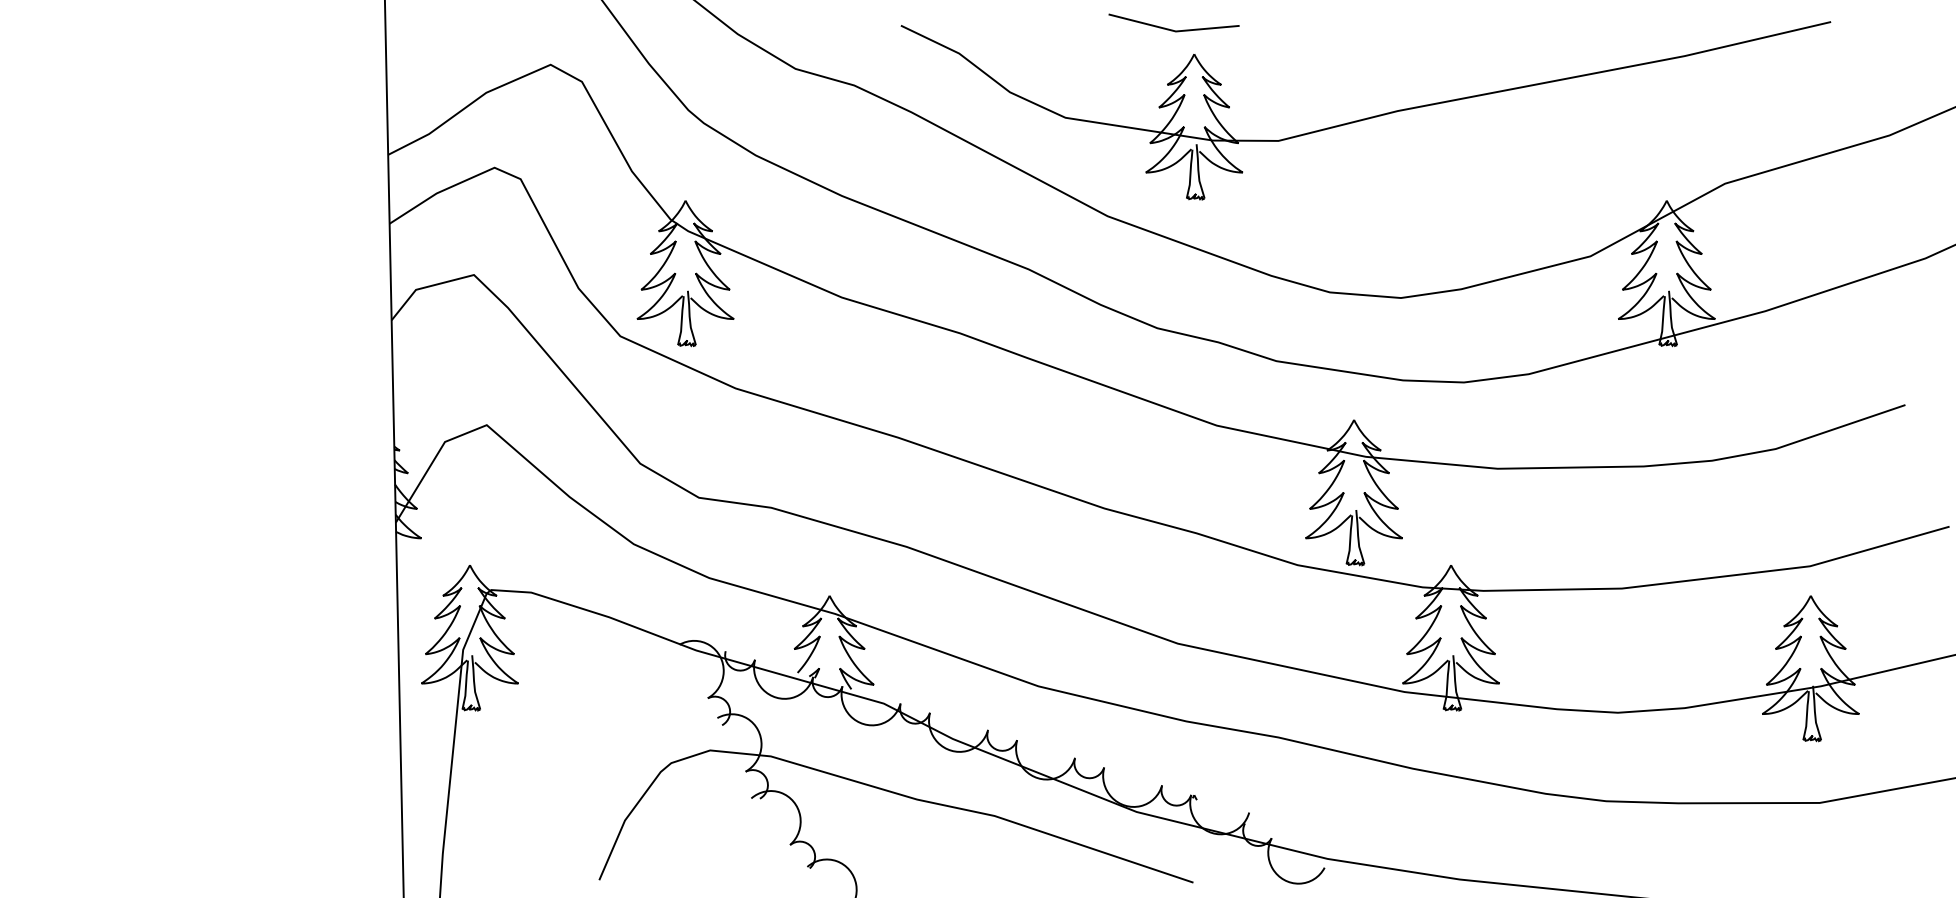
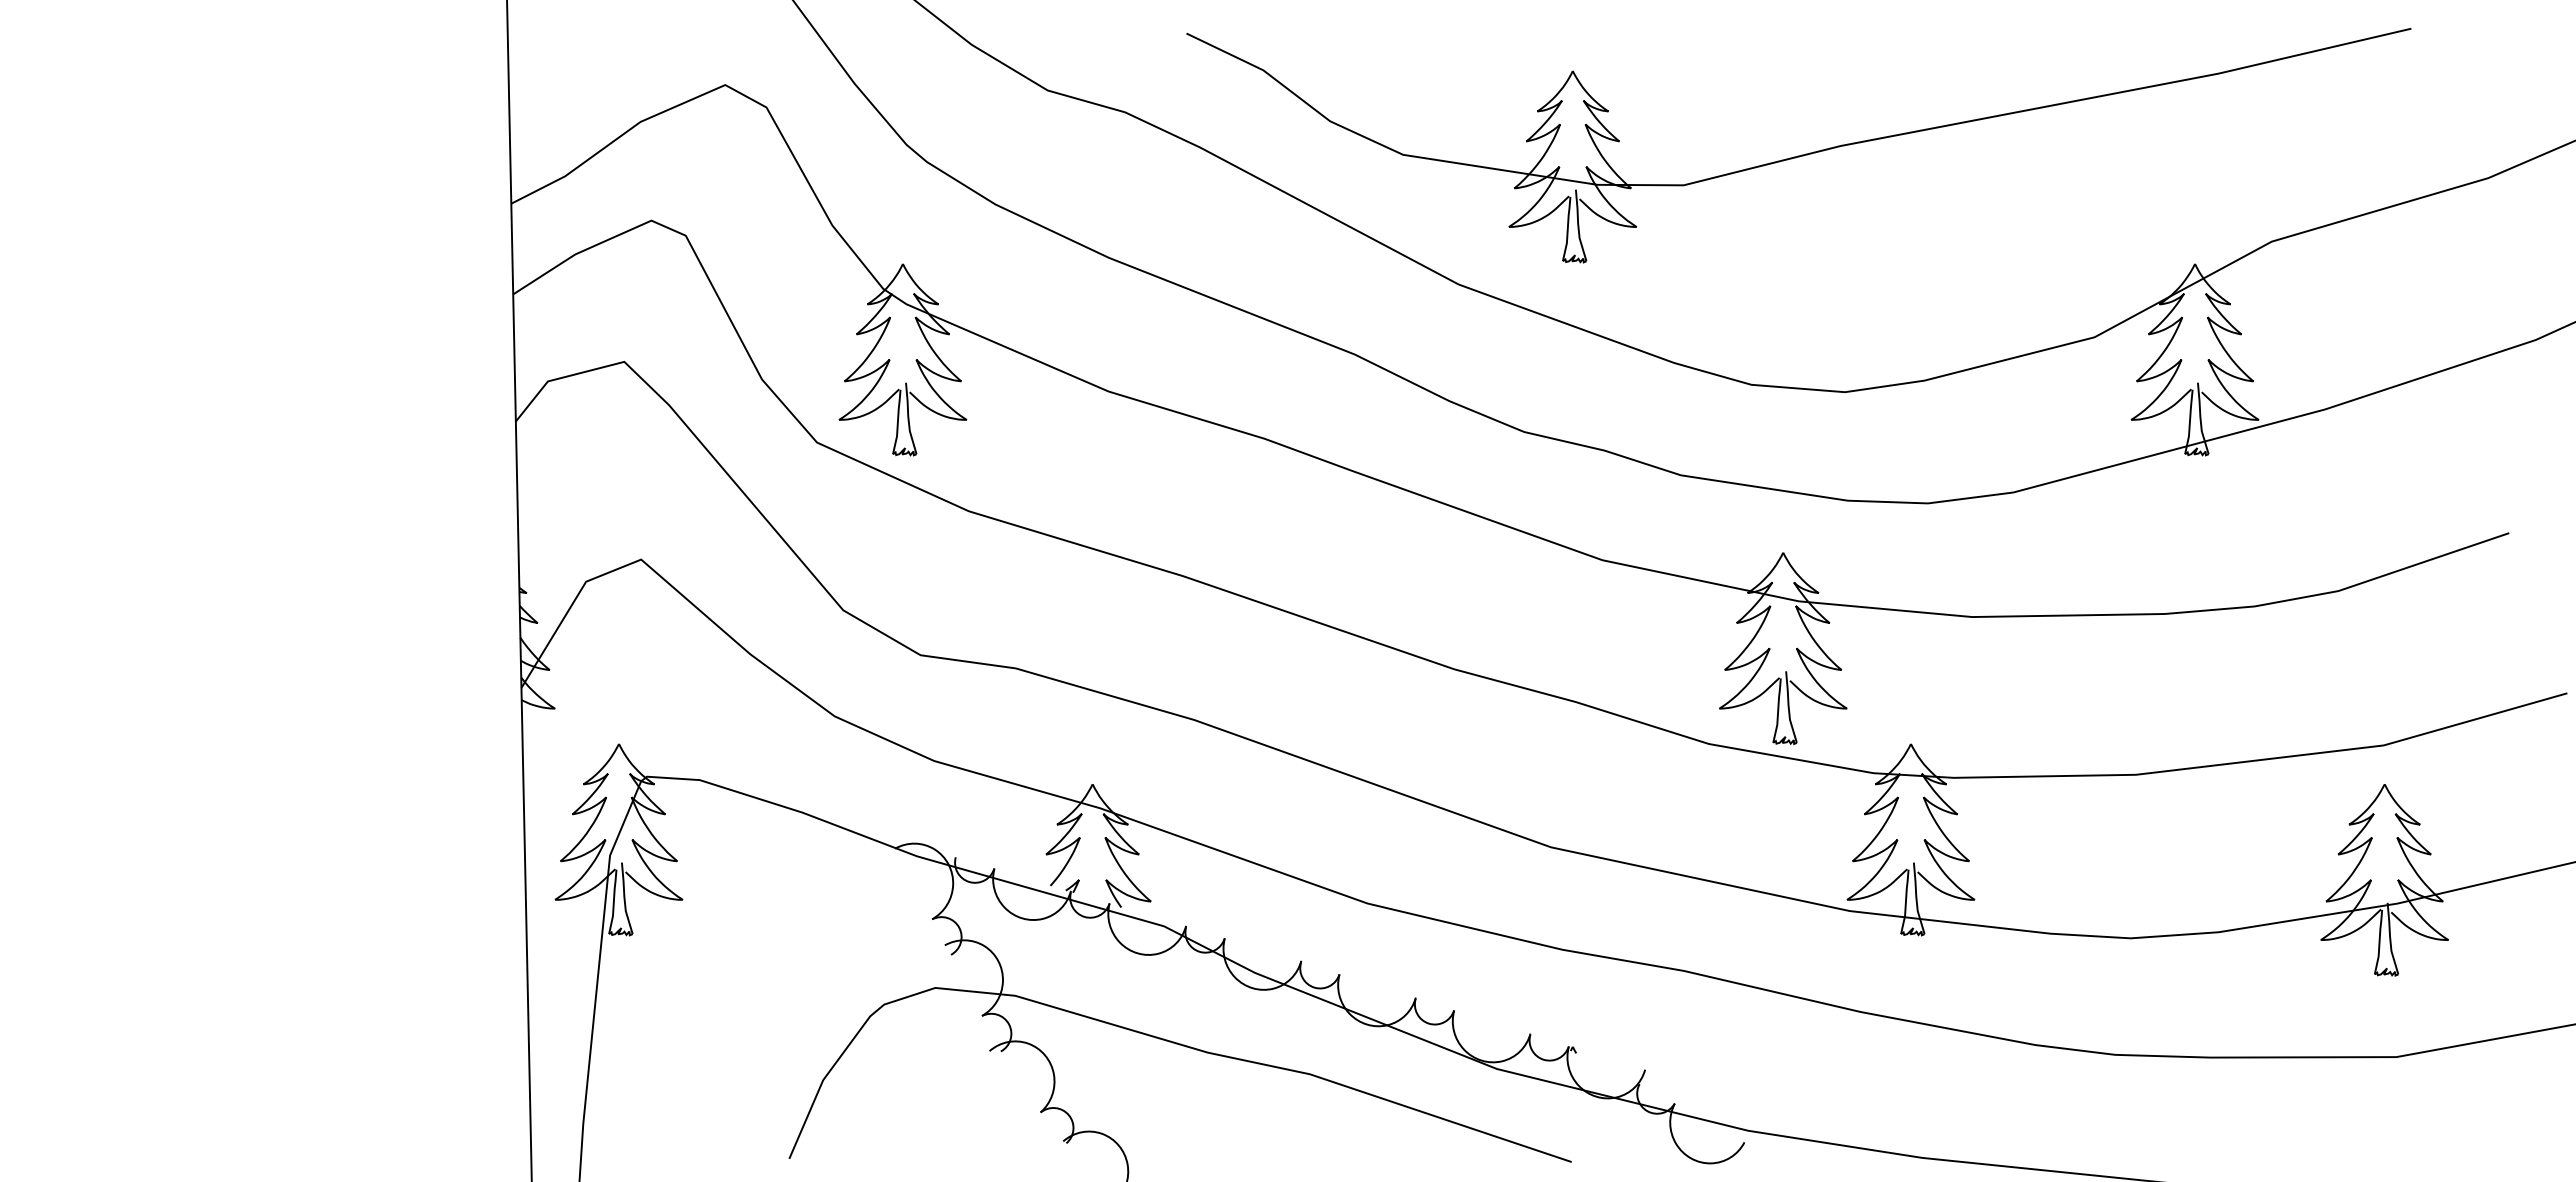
line: (1171, 29) -> (1542, 38), removed

